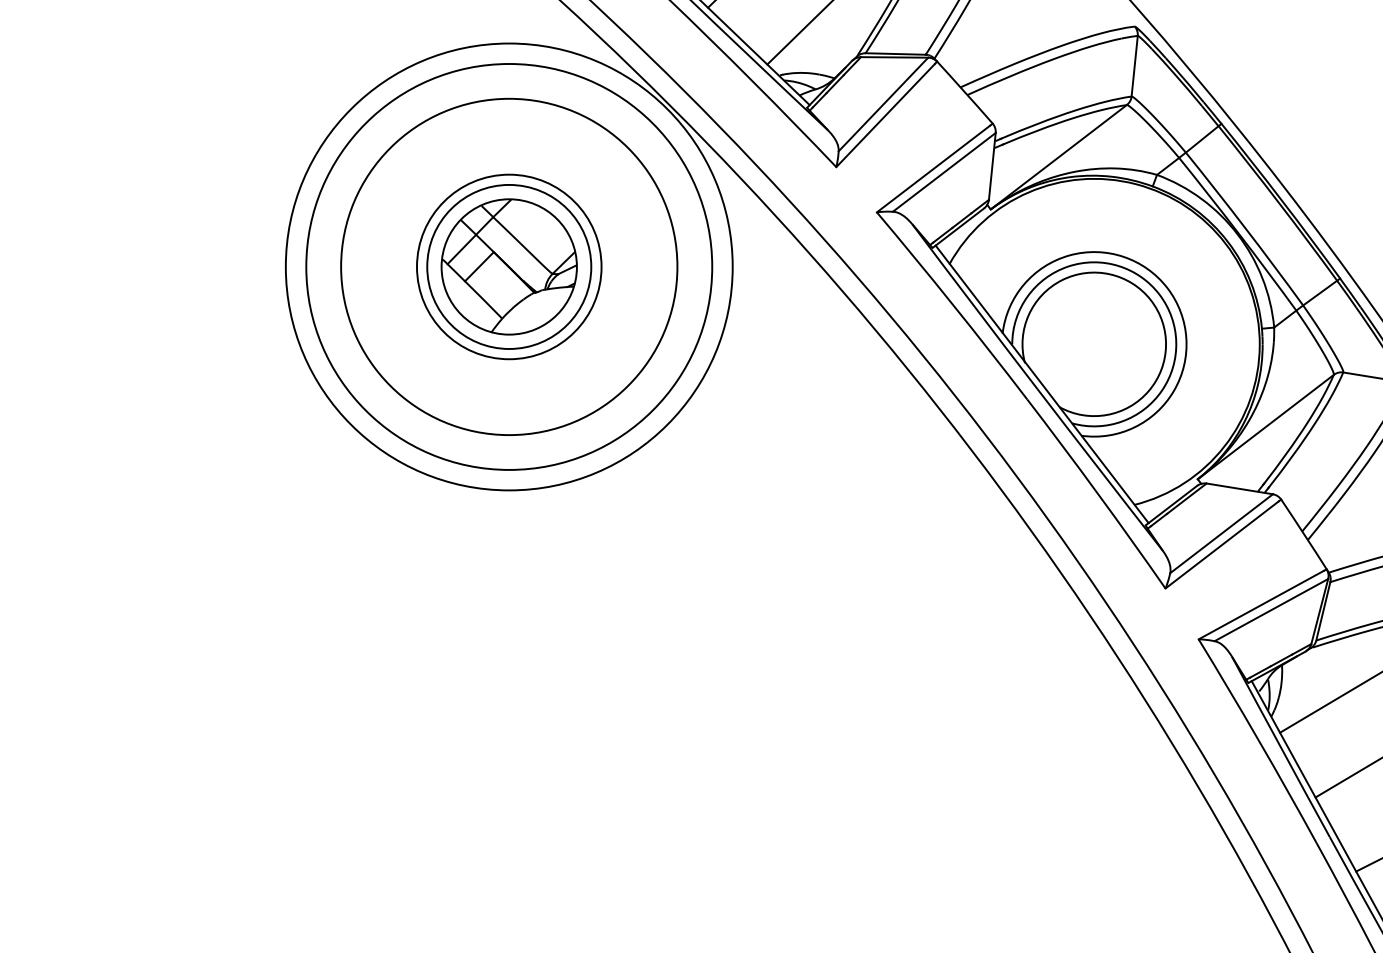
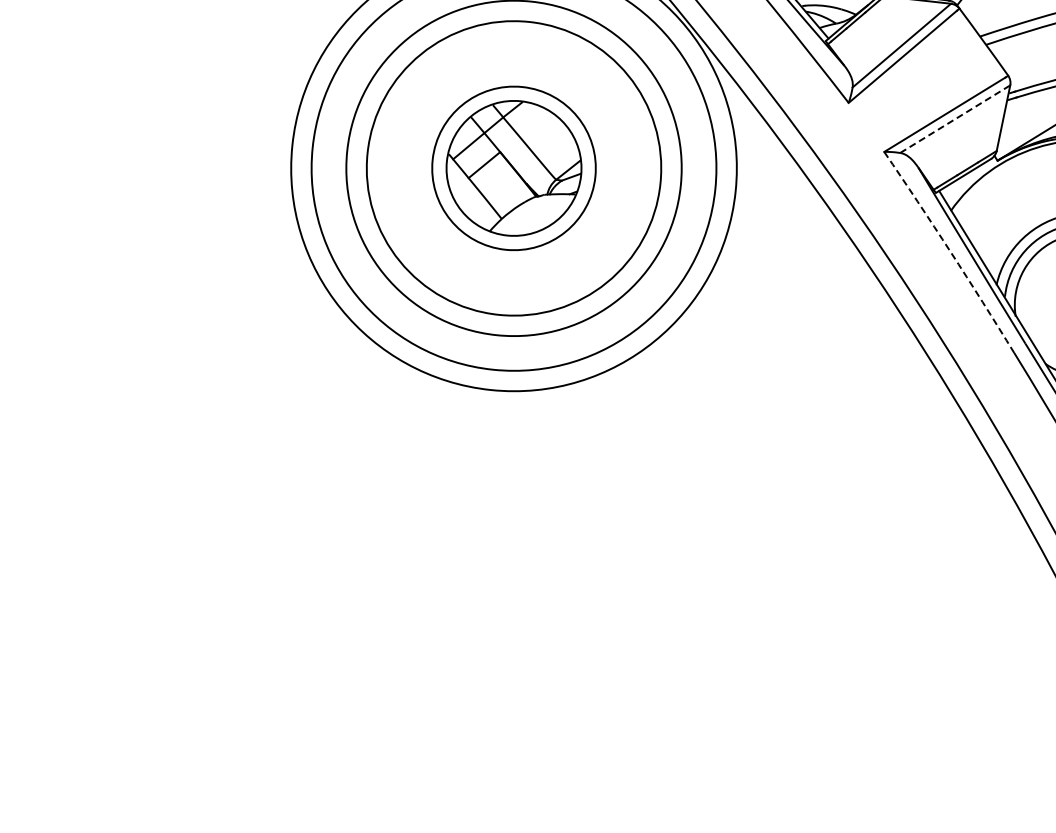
line: (944, 172) -> (955, 119), solid -> dashed
circle: (509, 266) -> (514, 167), size x1.6
arc: (953, 305) -> (950, 252), solid -> dashed

